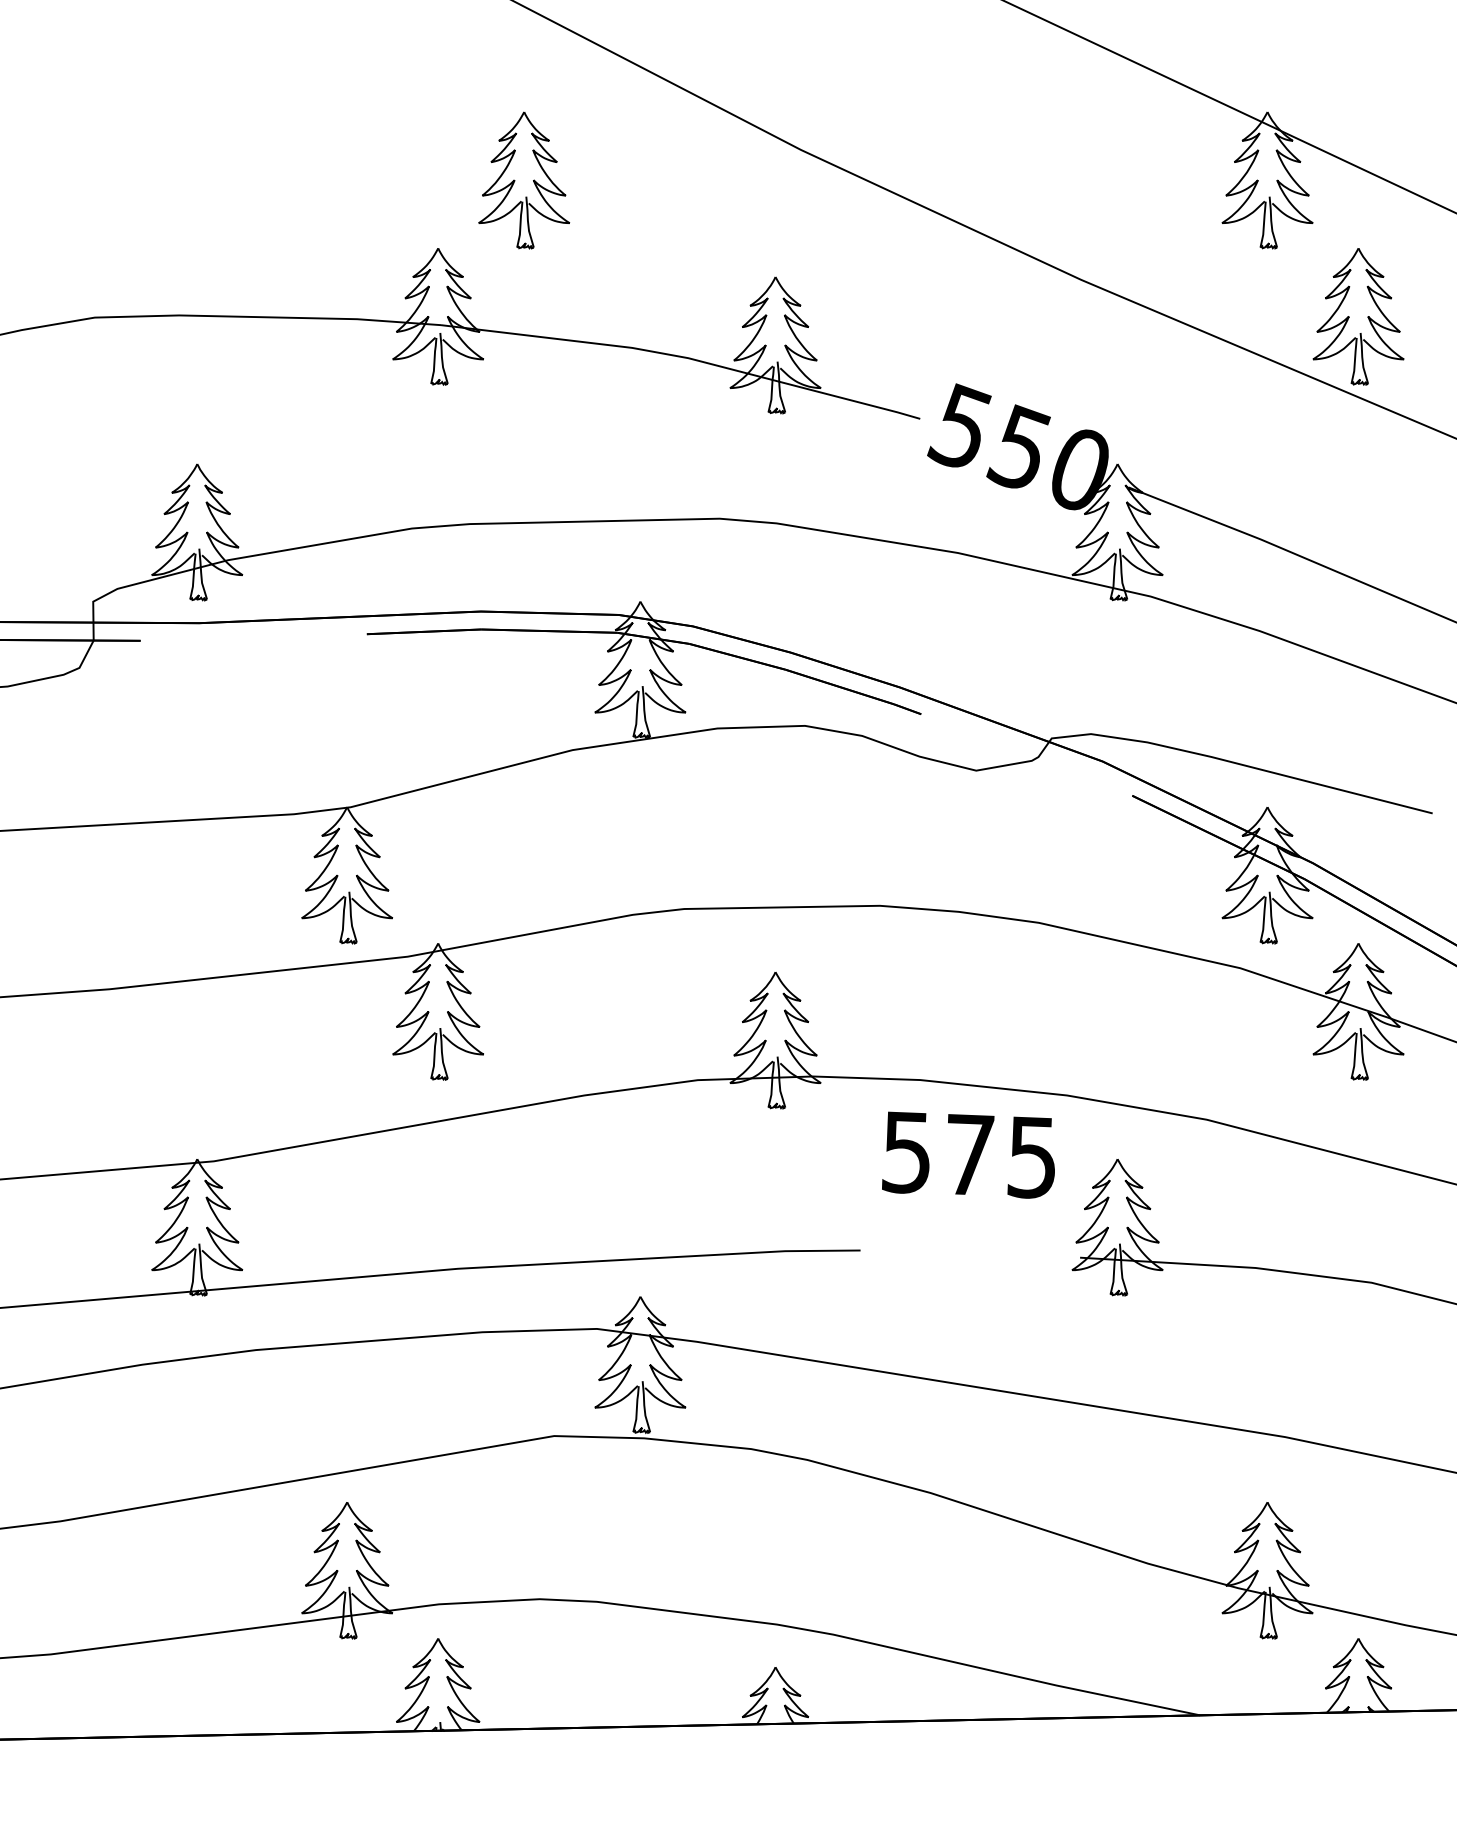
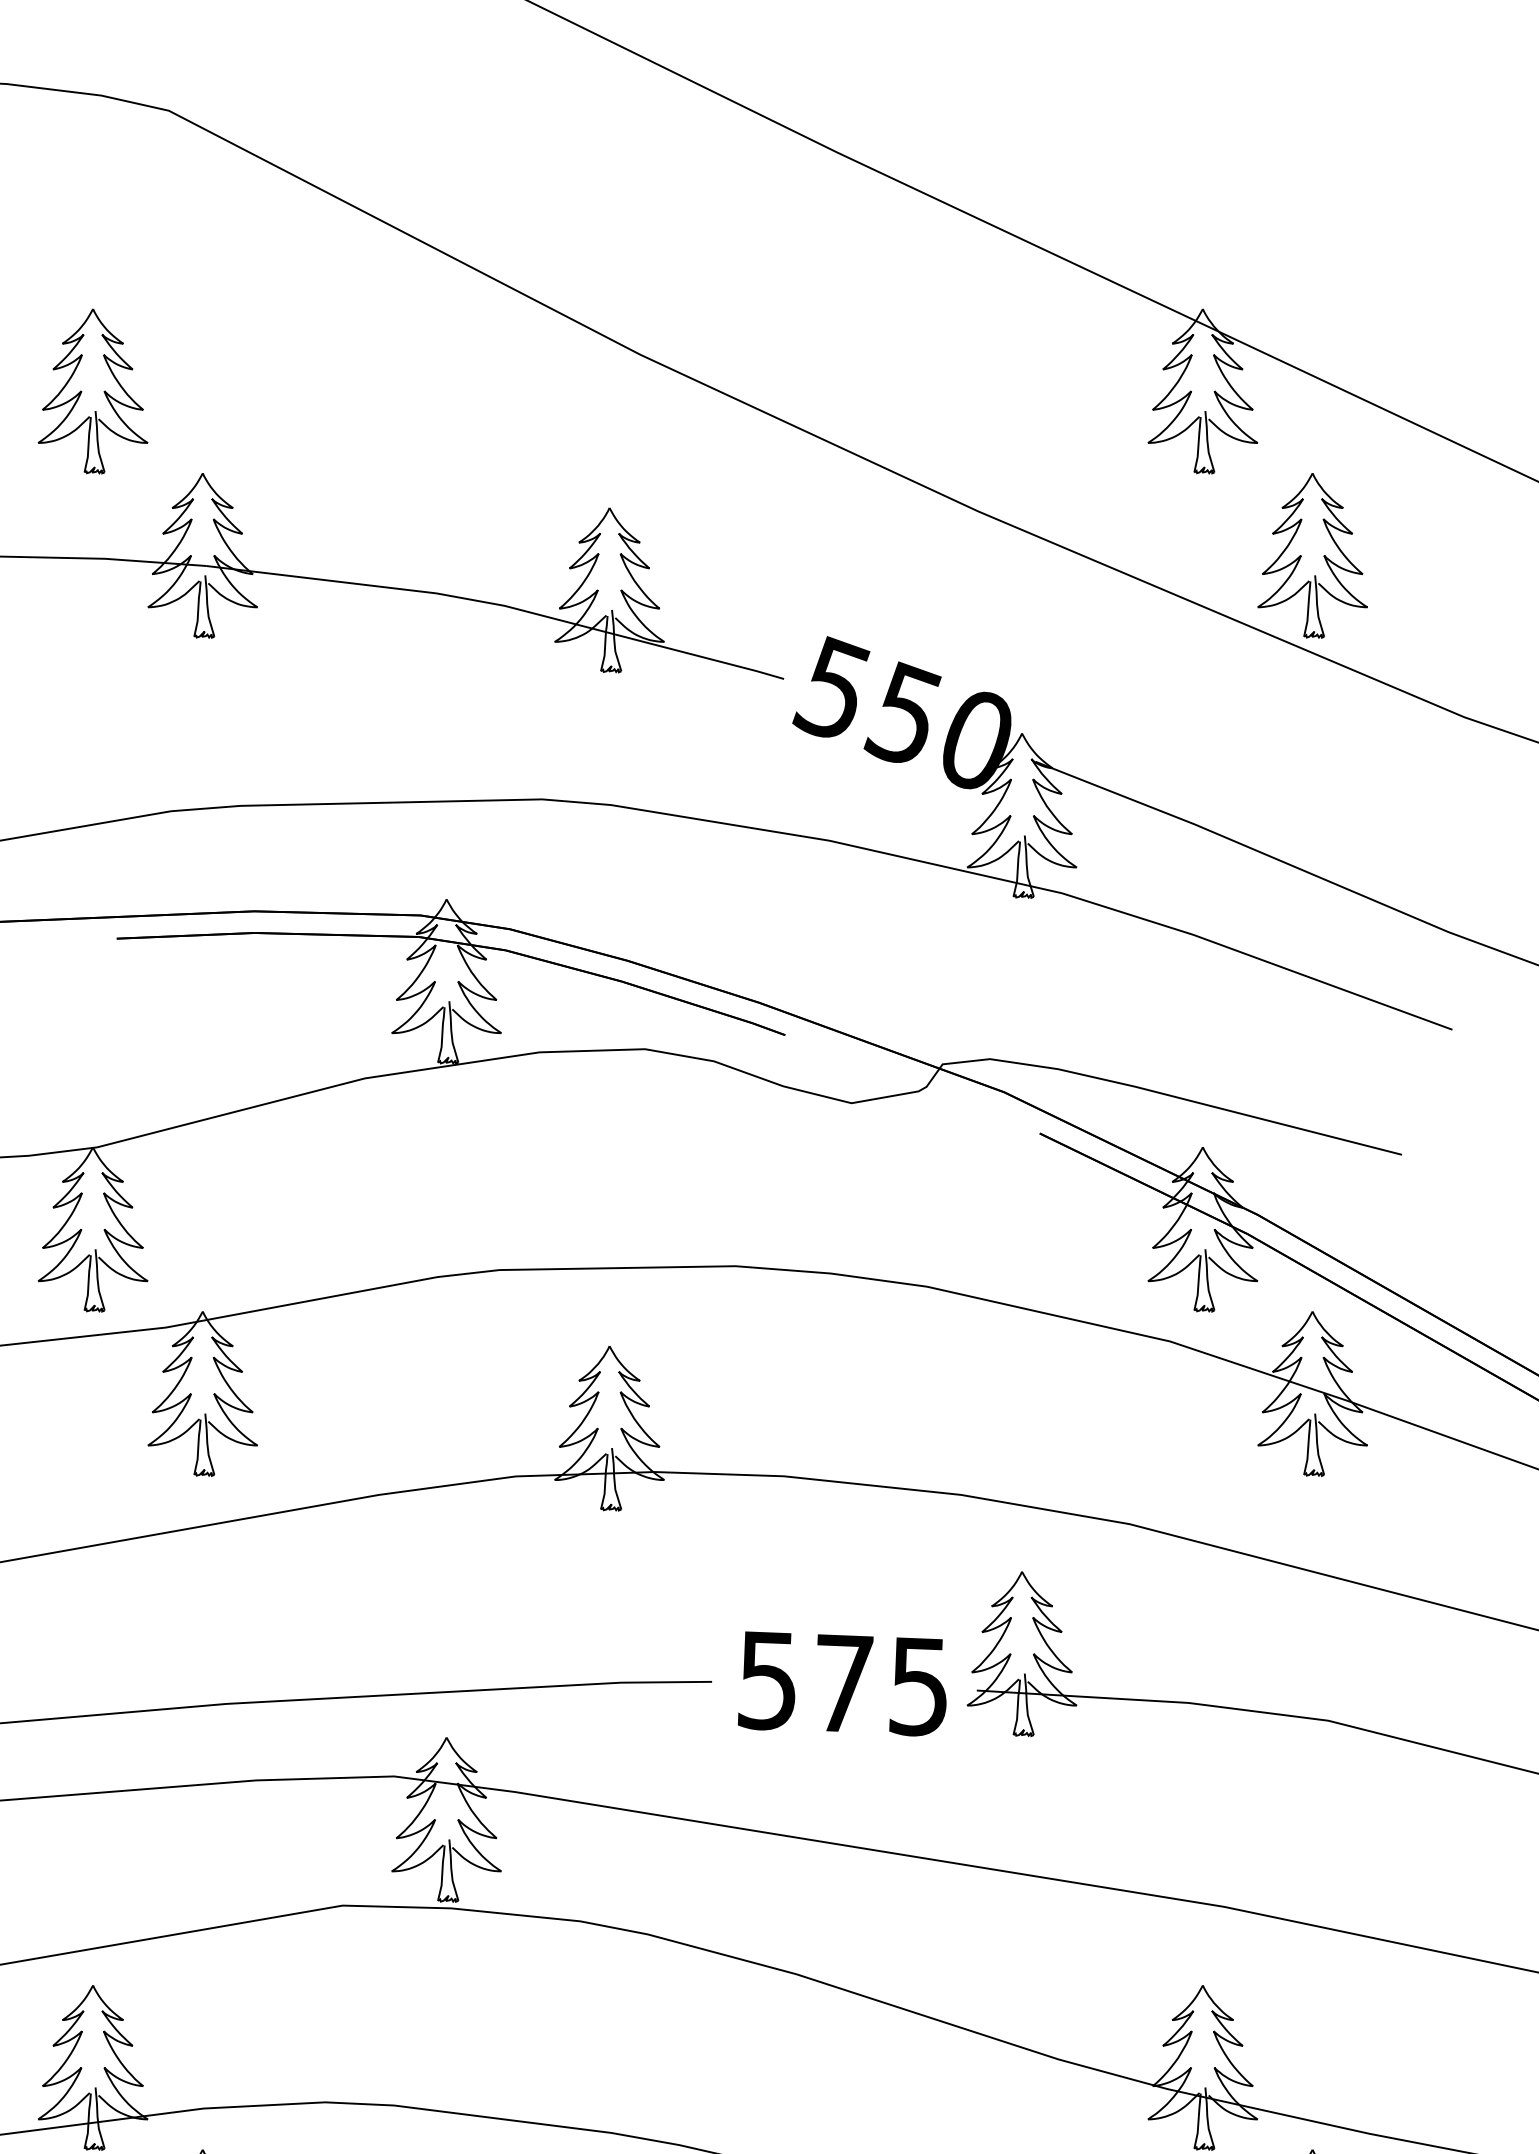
part: (524, 180) -> (93, 391), moved
text: (968, 1154) -> (842, 1683), moved

